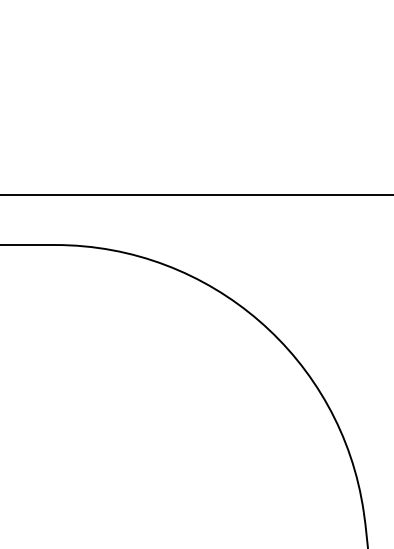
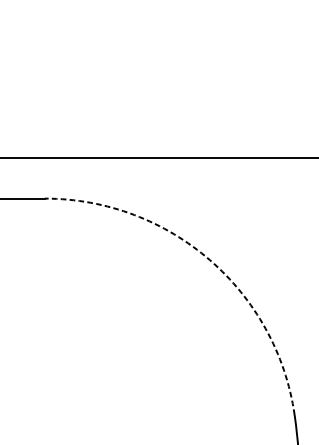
arc: (259, 321) -> (210, 260), solid -> dashed

